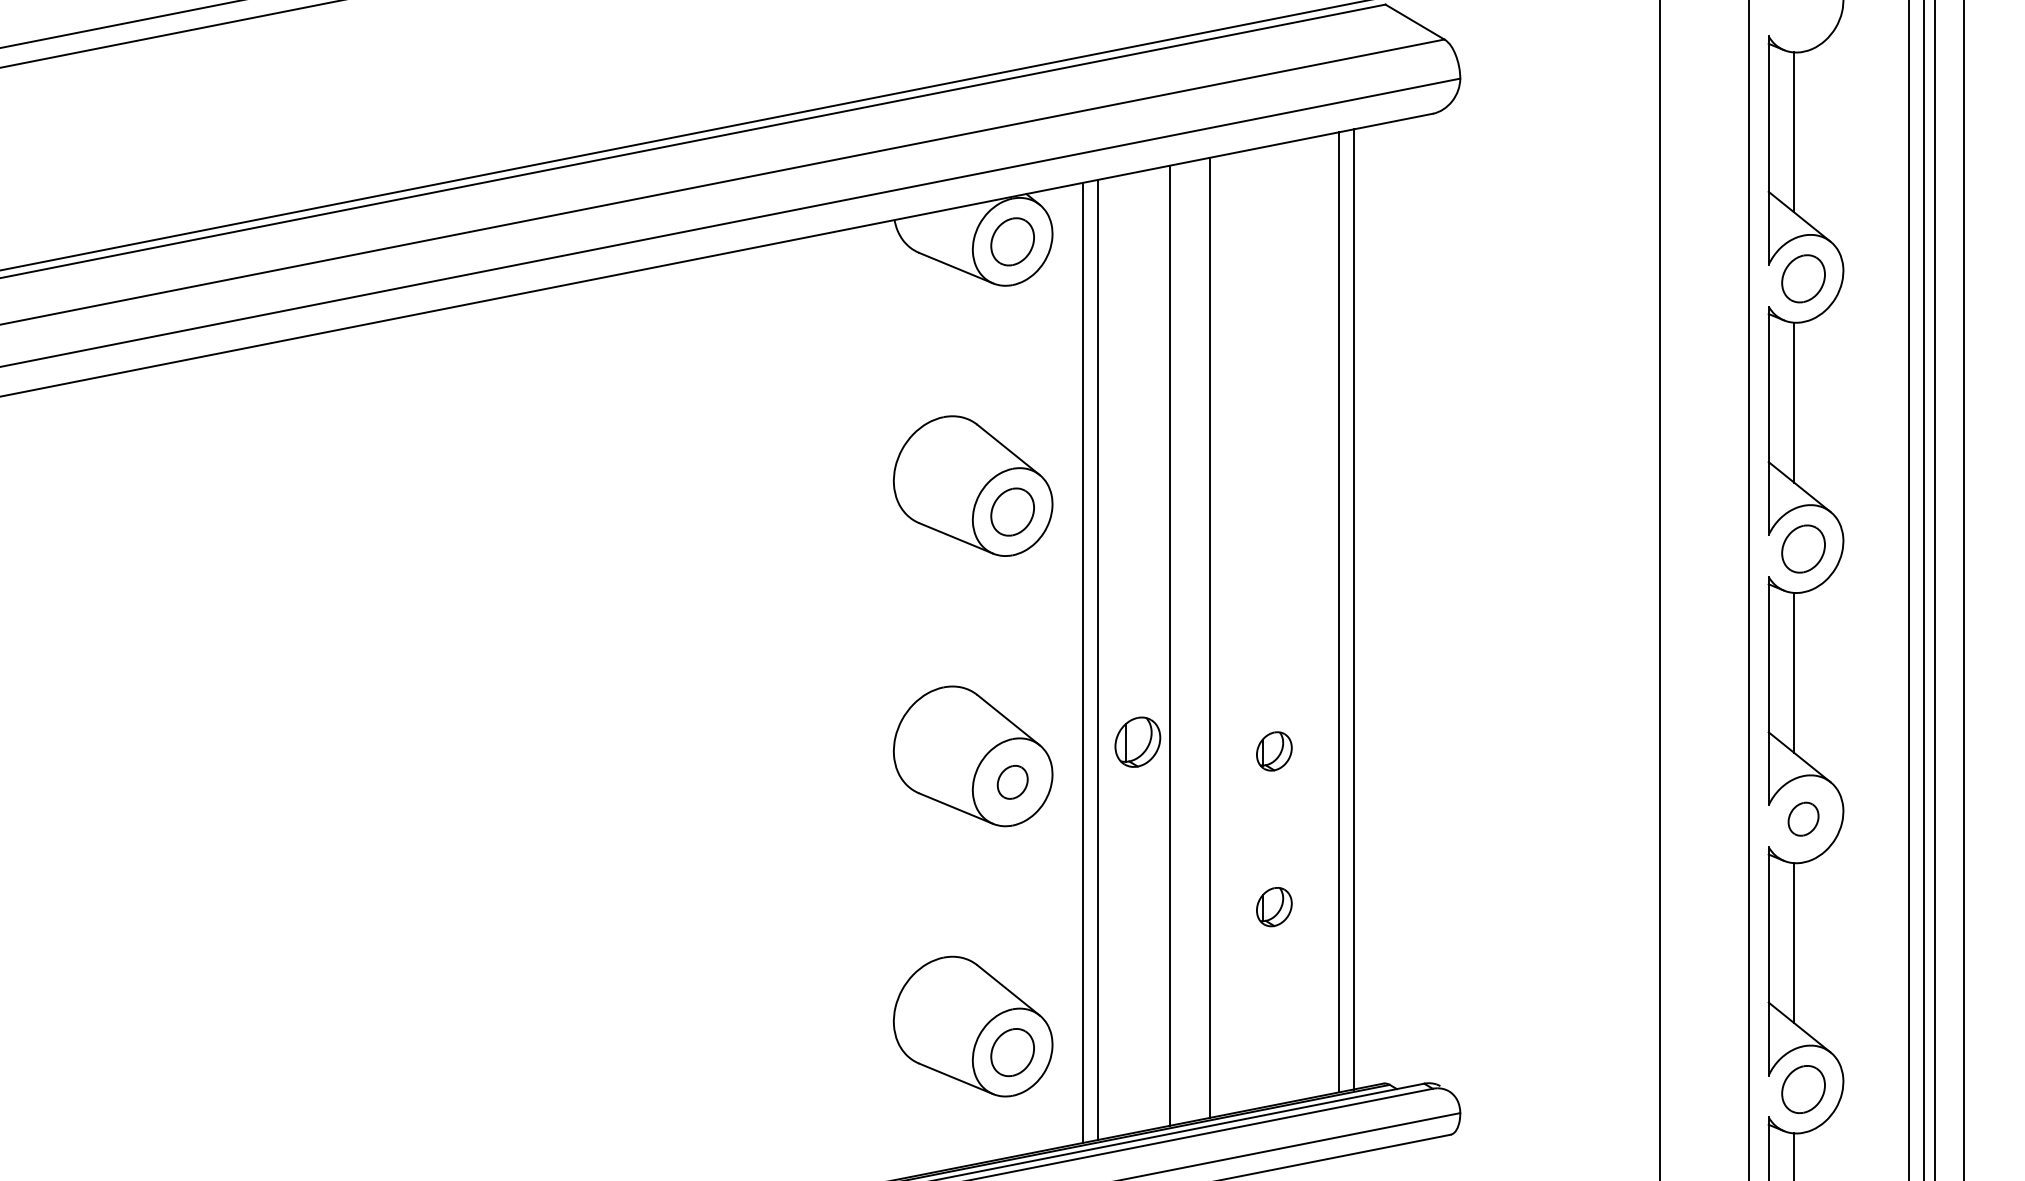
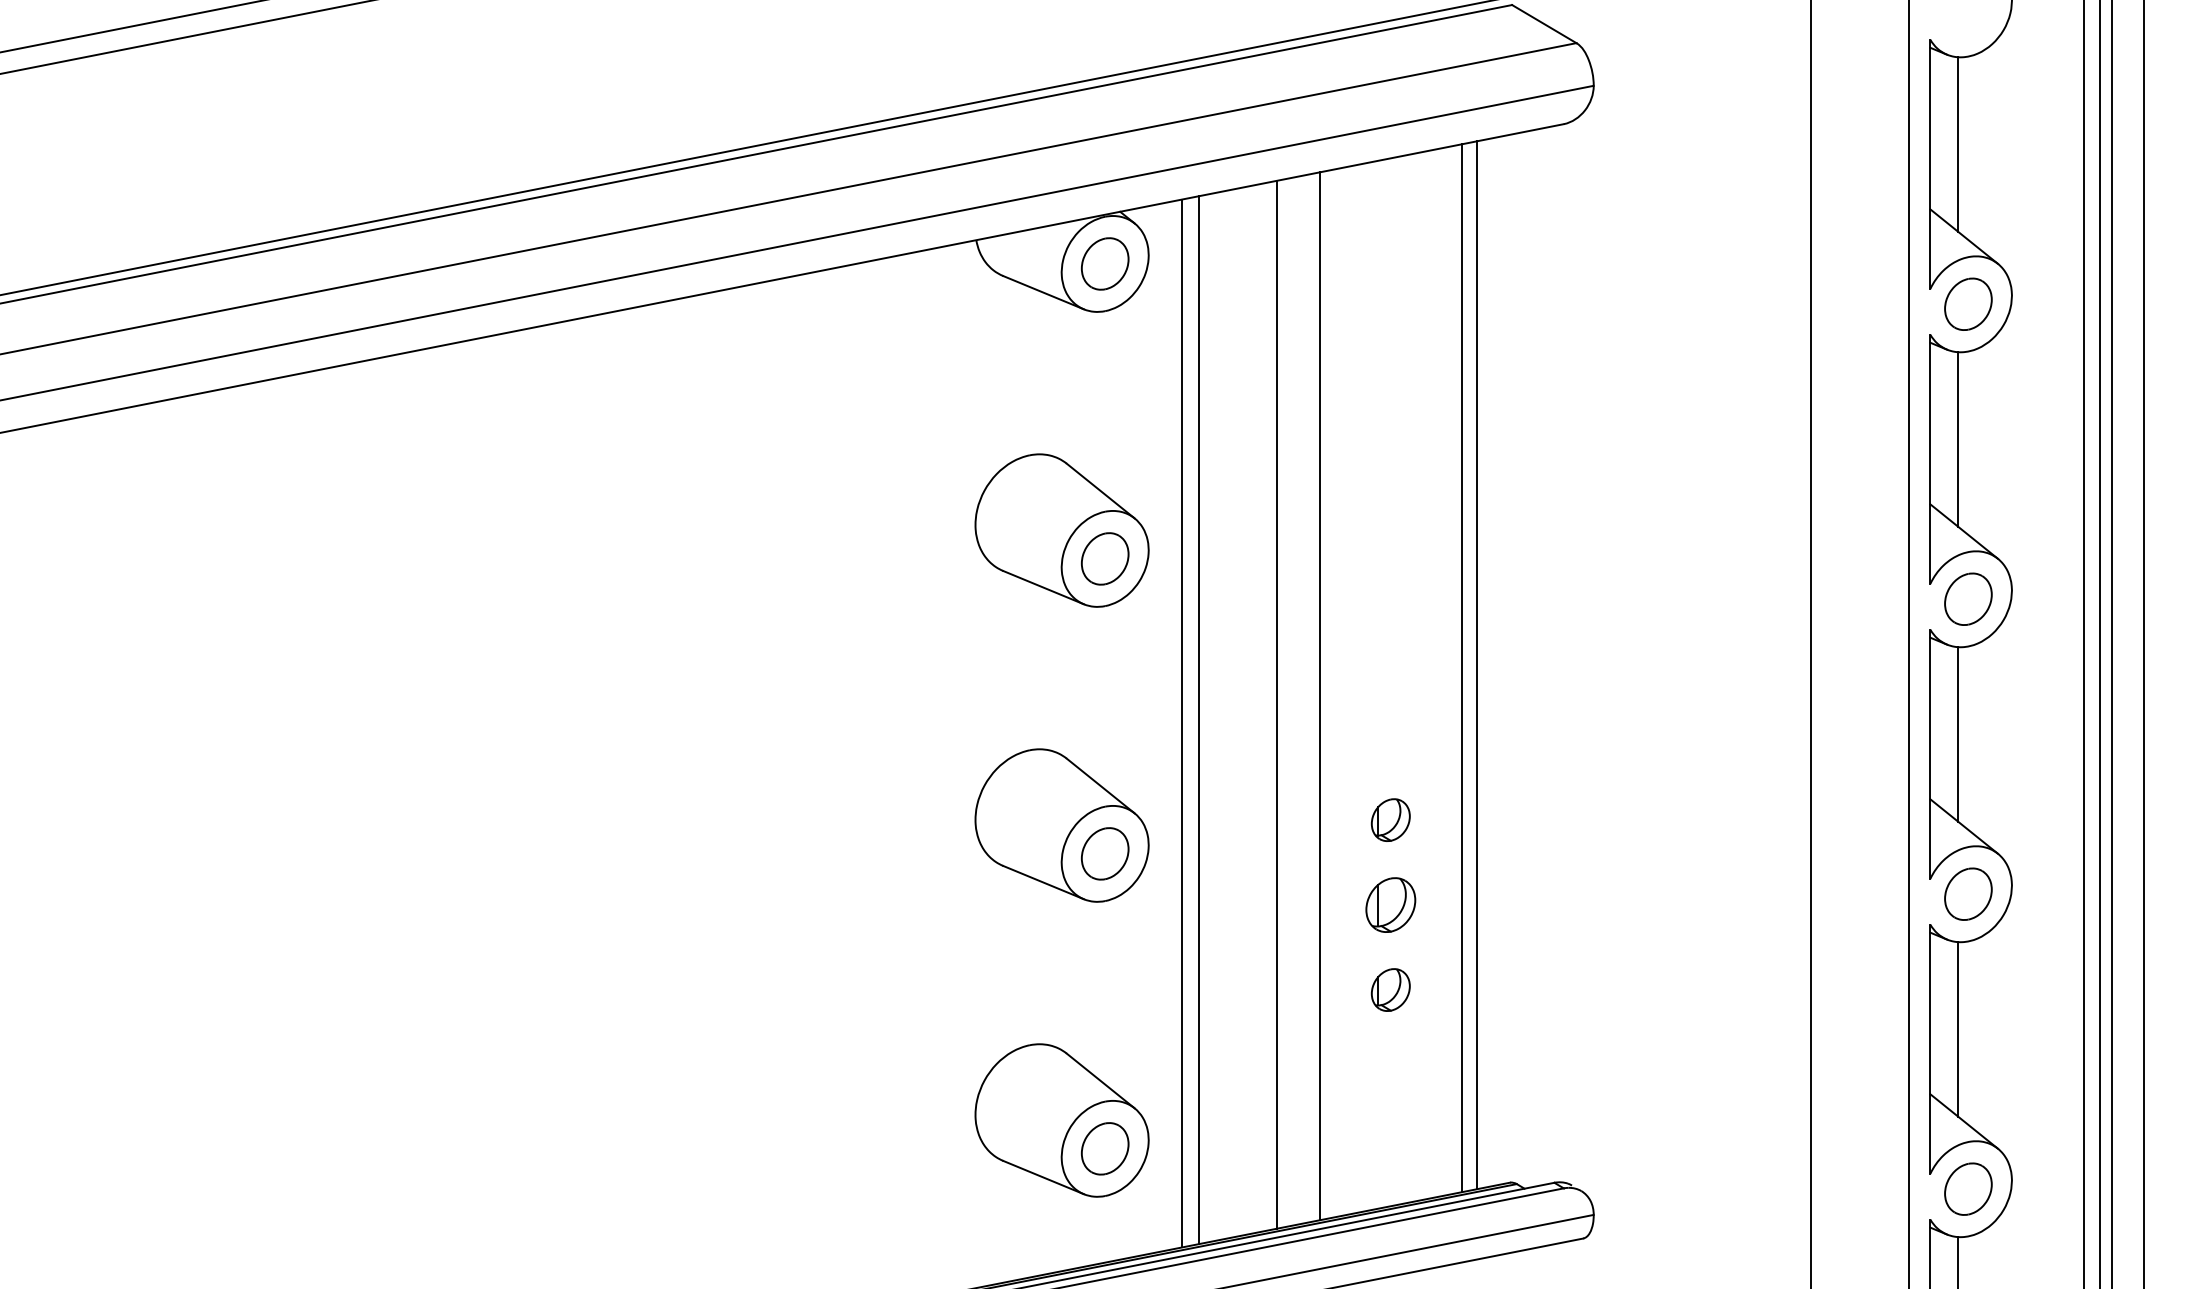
part: (1137, 741) -> (1390, 904), moved
part: (1012, 781) -> (1105, 853), size x1.43
part: (1803, 818) -> (1968, 893), size x1.43

